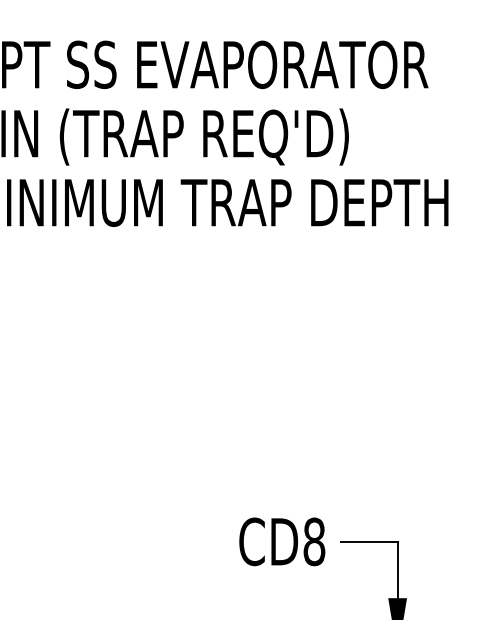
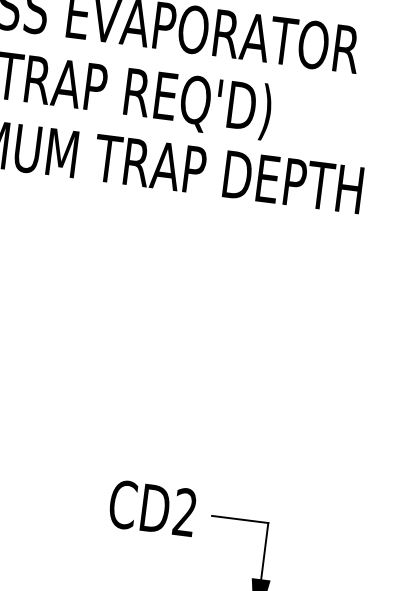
text: (314, 541) -> (185, 512), CD8 -> CD2

